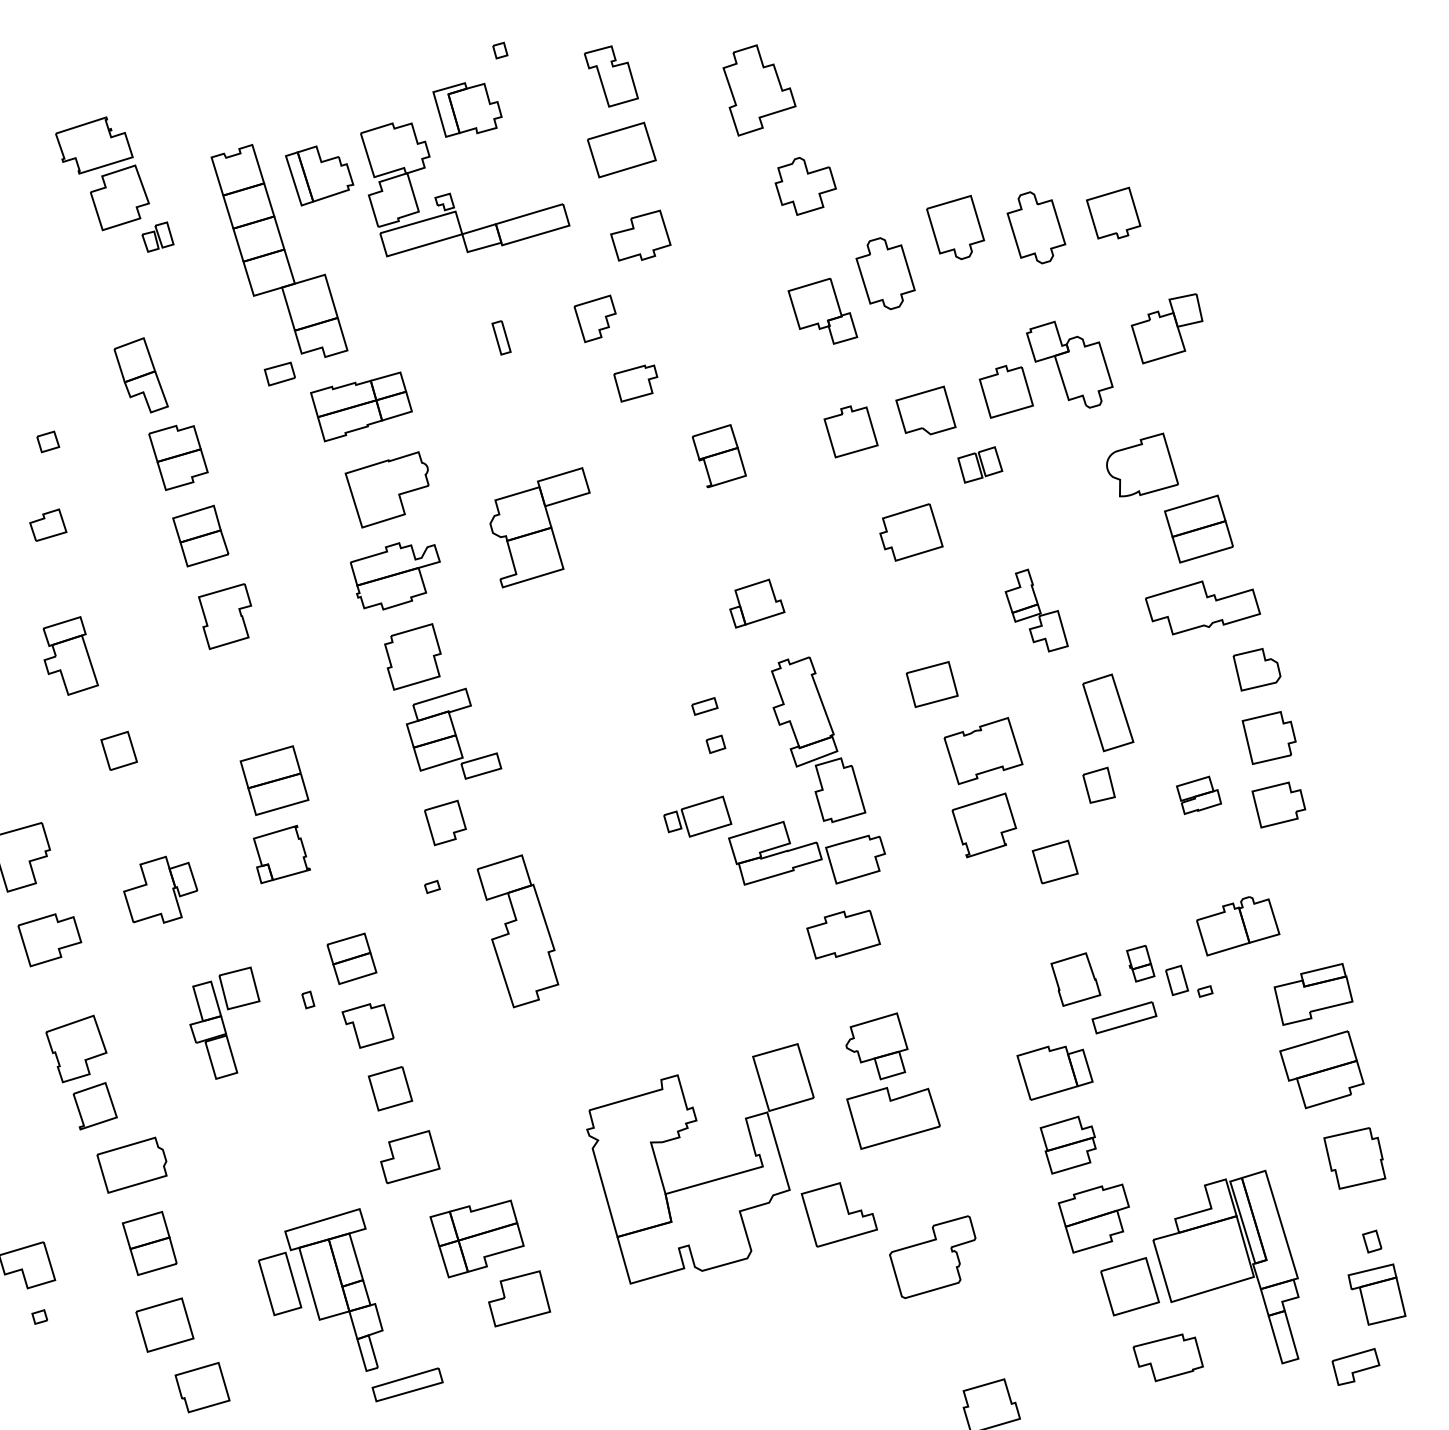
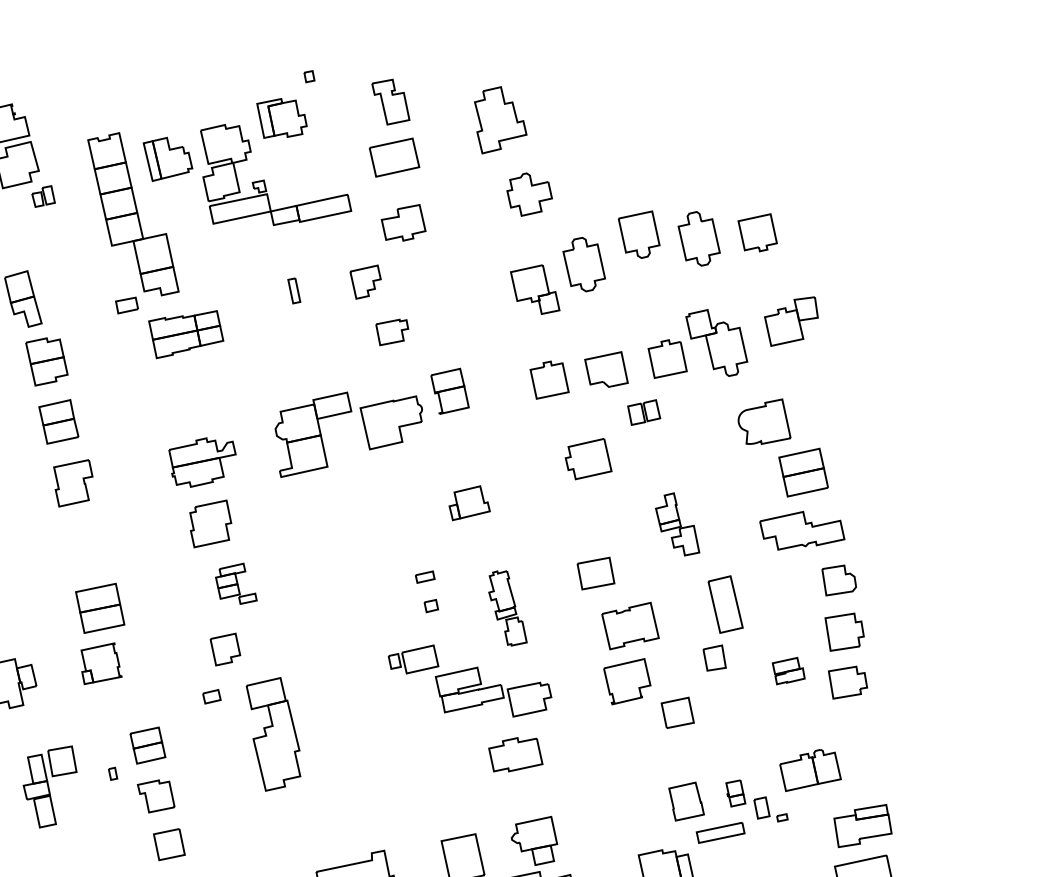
part: (386, 489) -> (390, 422), moved
part: (454, 733) -> (237, 583), size x0.6
part: (818, 739) -> (508, 608), size x0.6
part: (432, 886) -> (212, 696), size x1.6

